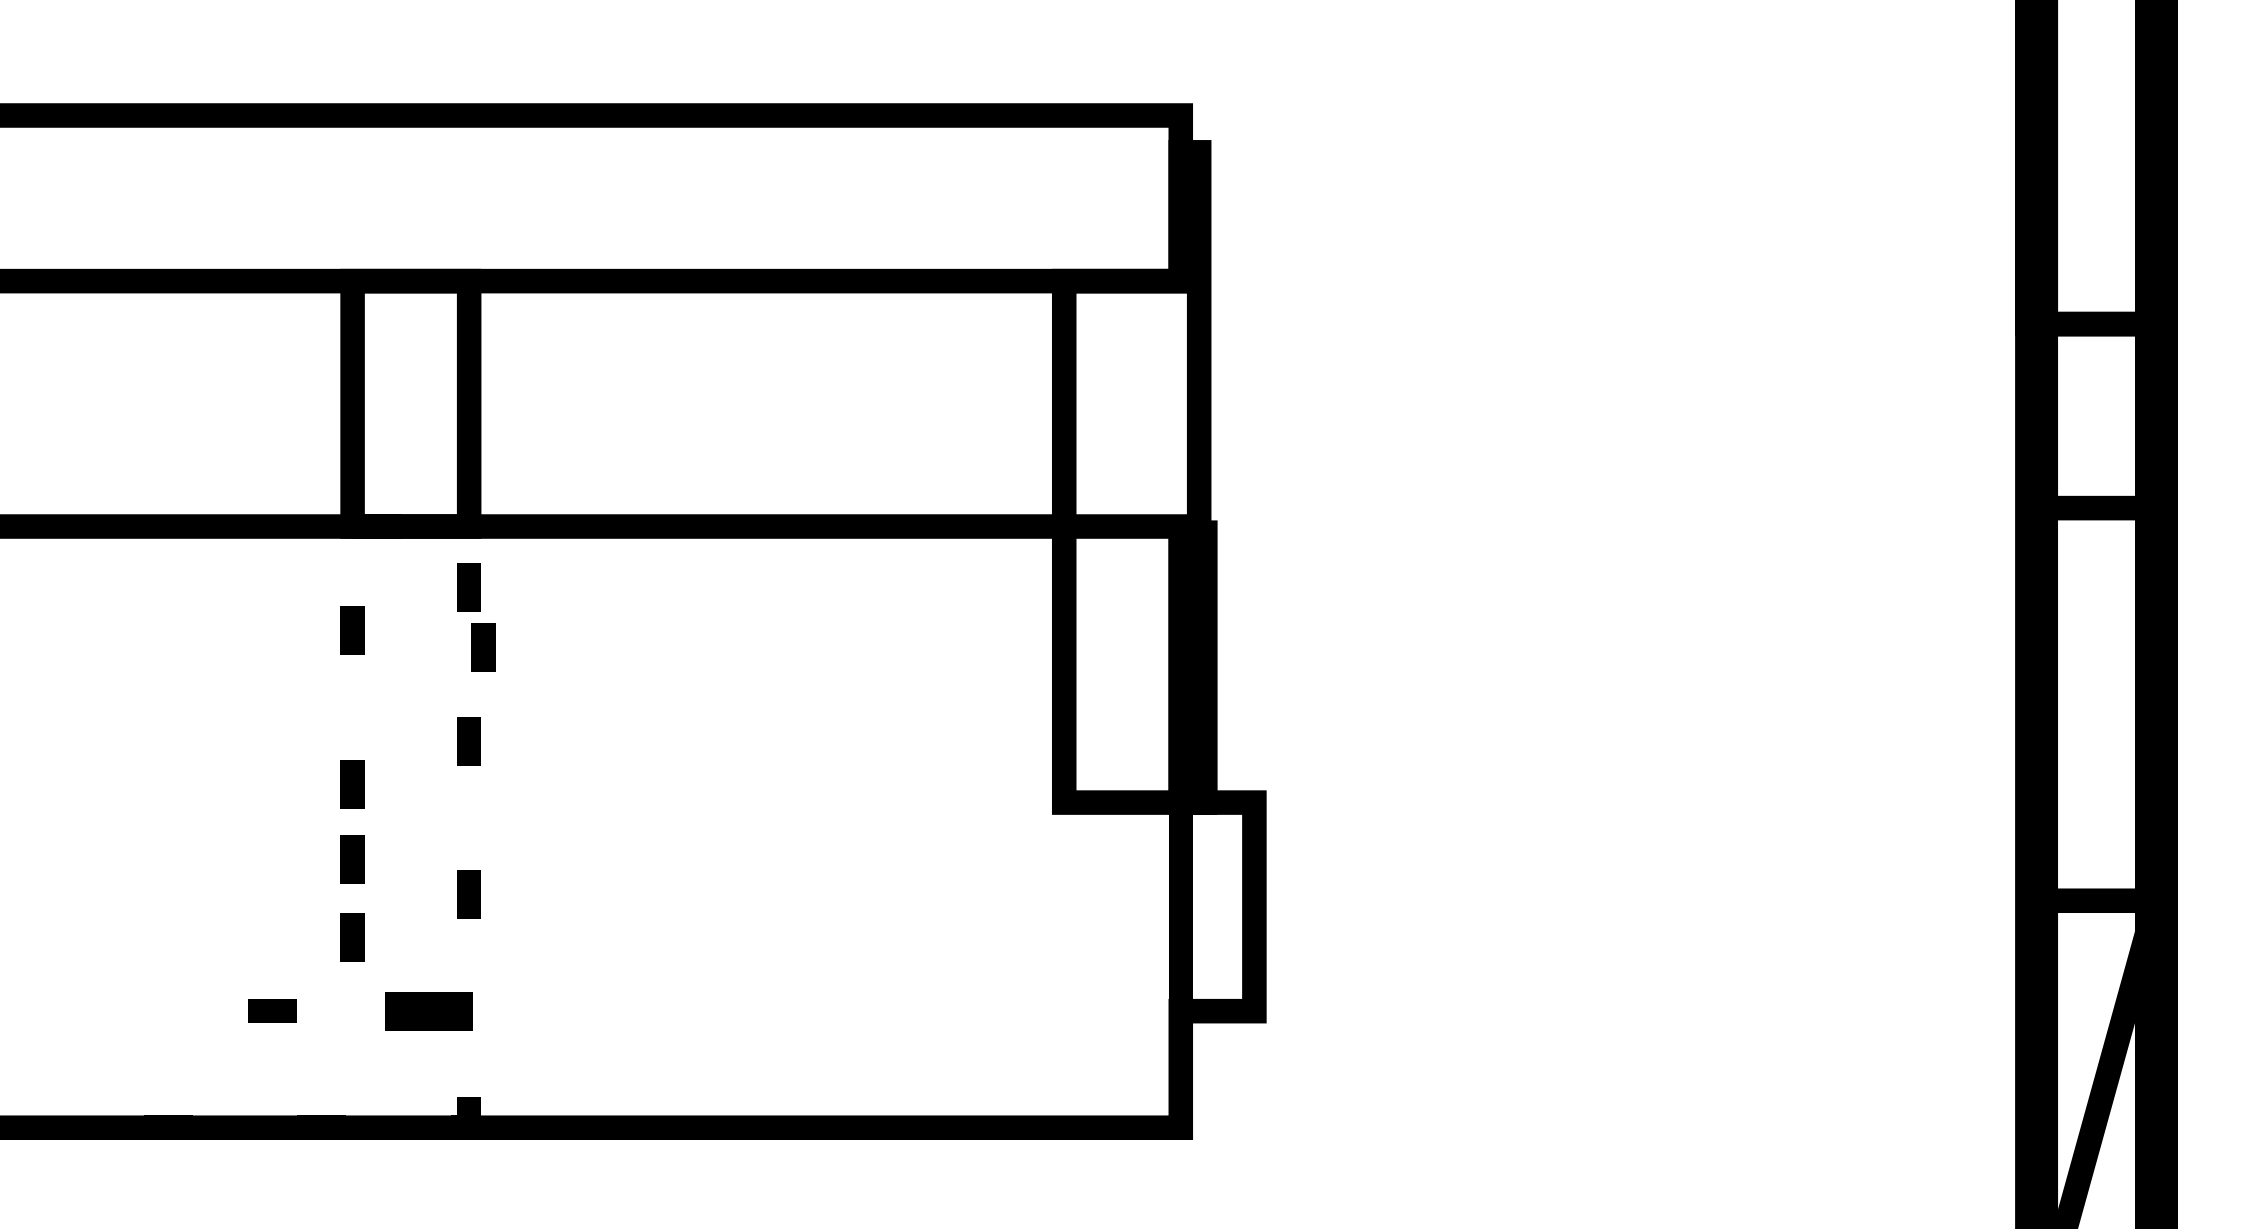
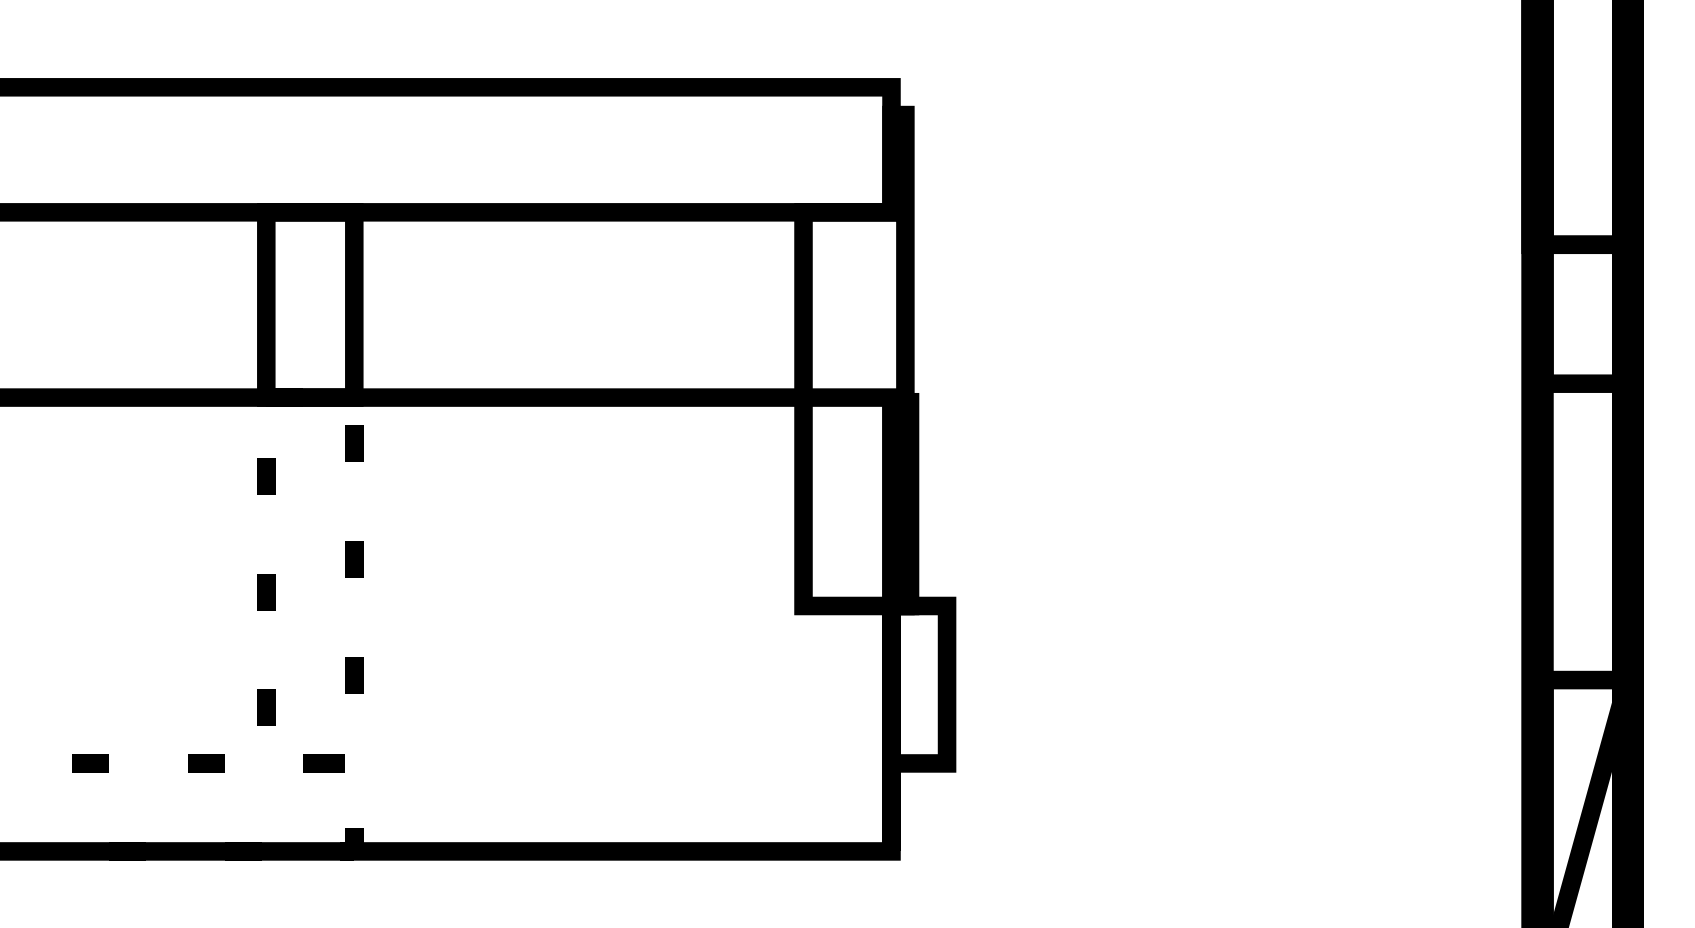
line: (483, 647) -> (365, 488), removed
line: (352, 859) -> (266, 648), removed
line: (119, 1010) -> (90, 762), added
part: (429, 1010) -> (324, 762), size x0.62

